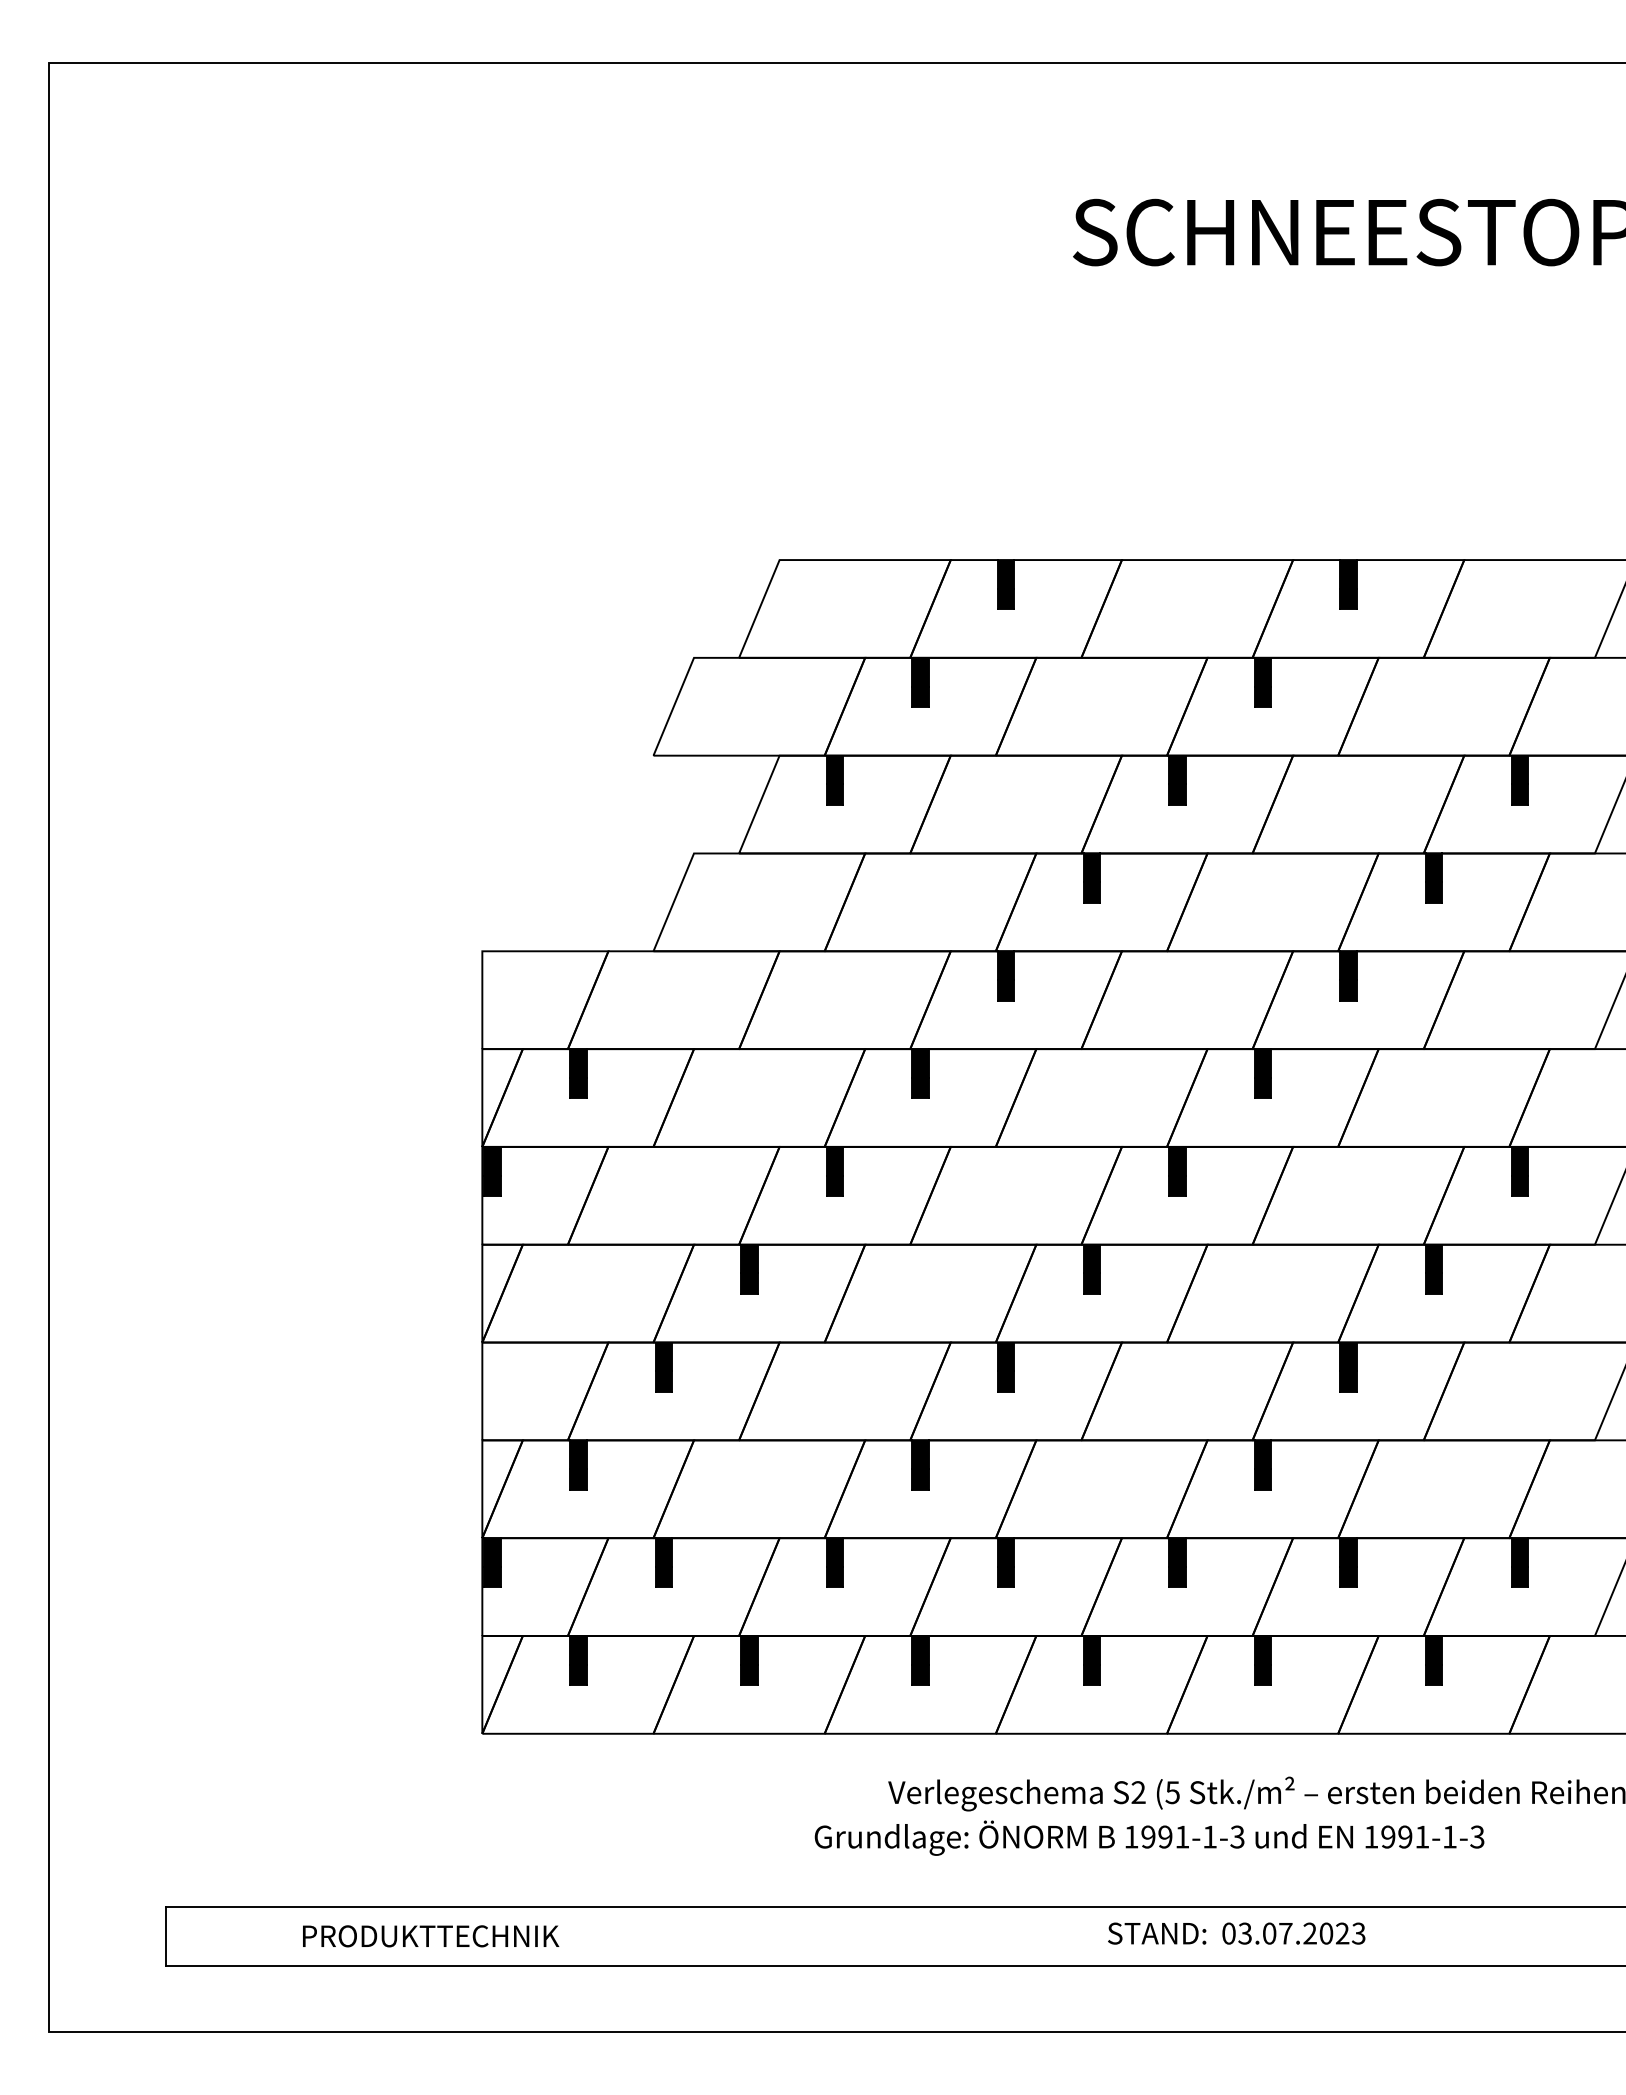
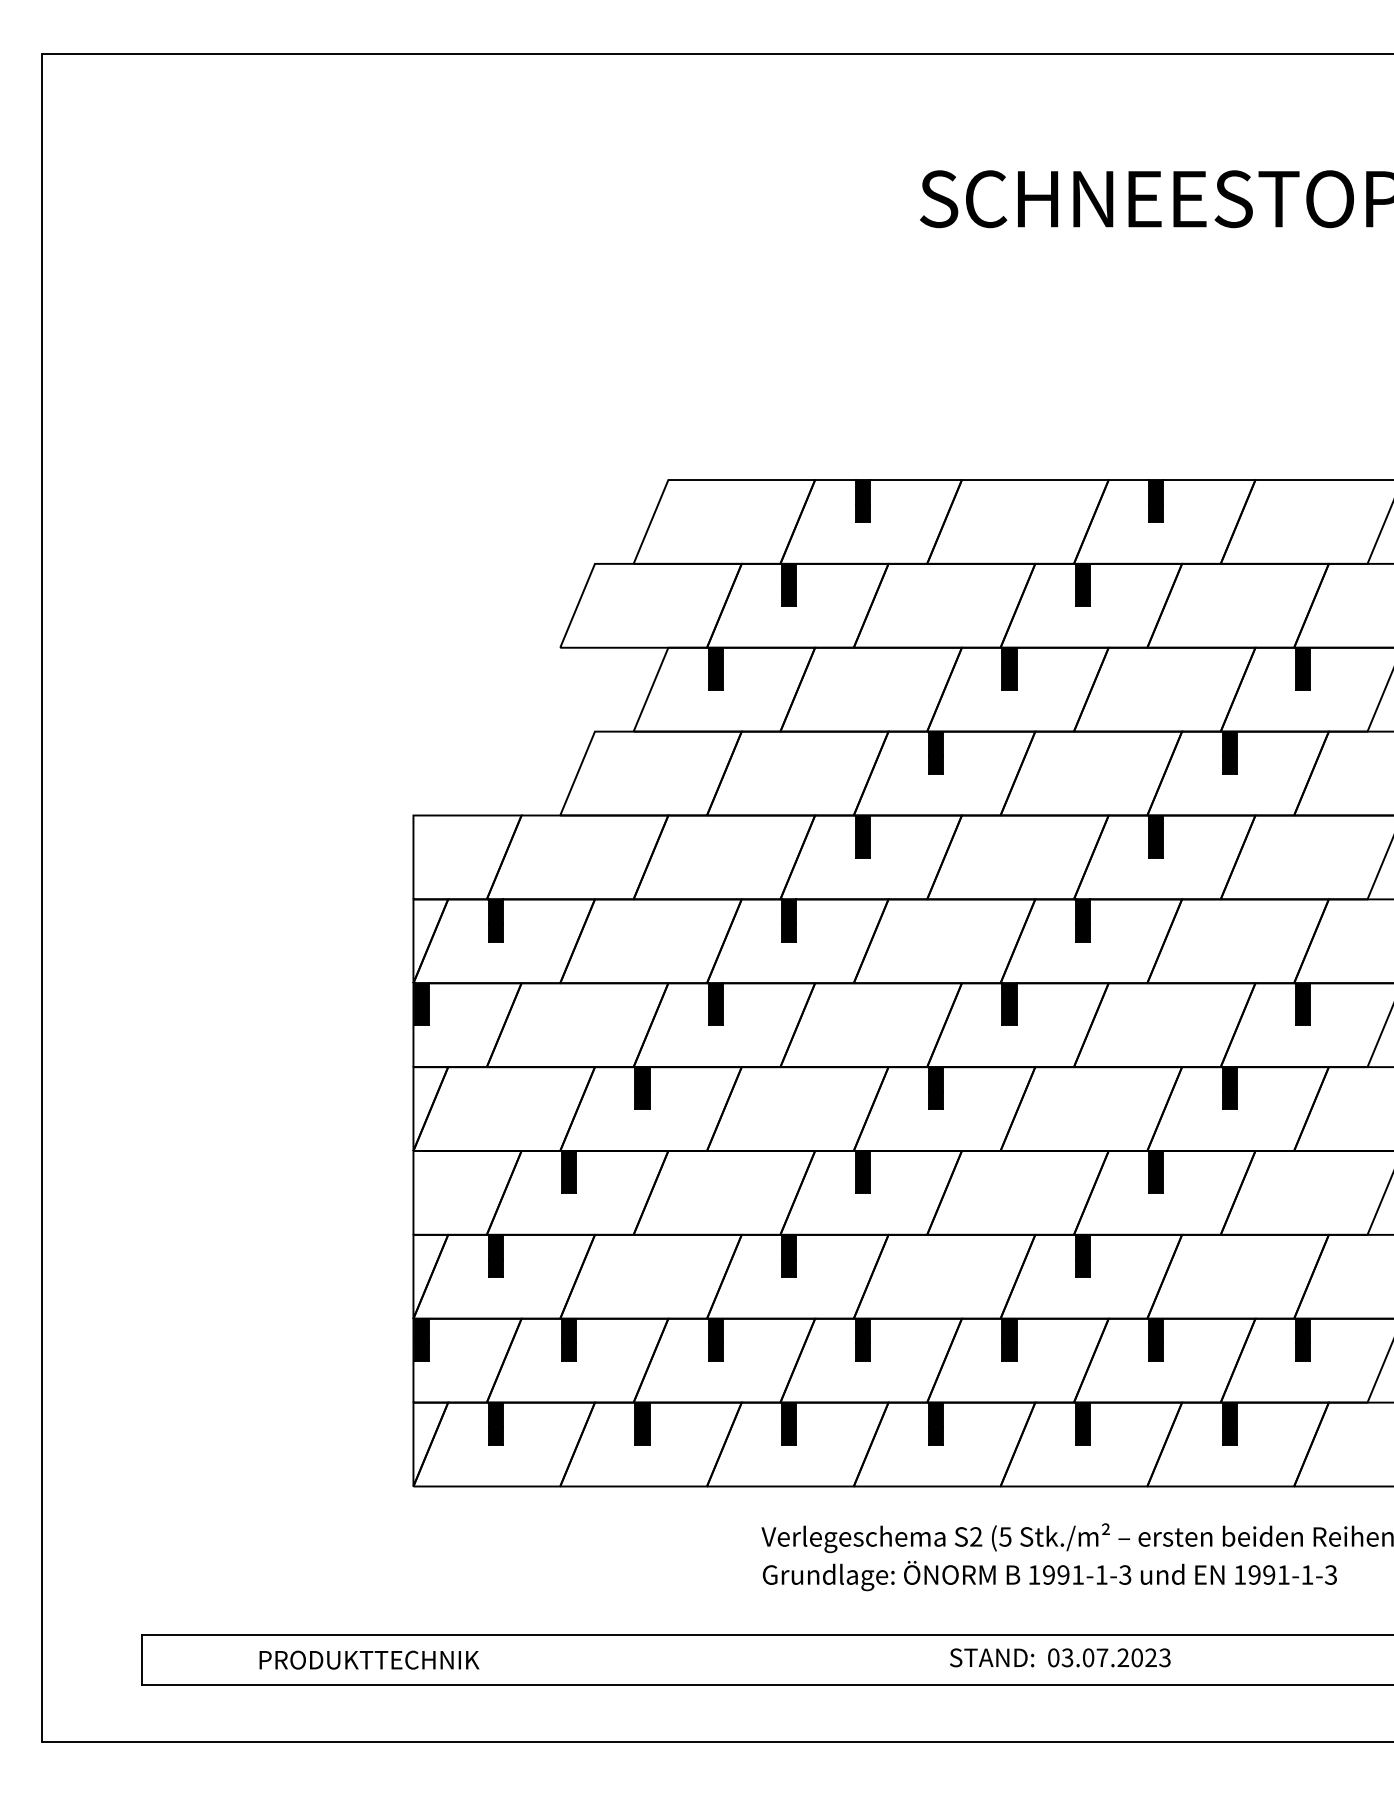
text: (1149, 1837) -> (1049, 1575), moved

